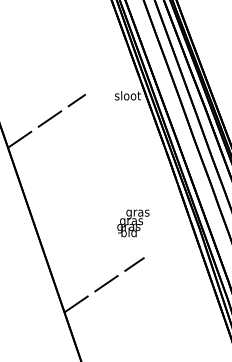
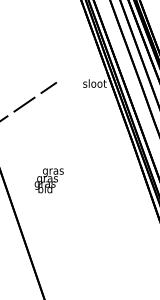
text: (133, 223) -> (49, 180), moved
line: (104, 284) -> (73, 254), removed

